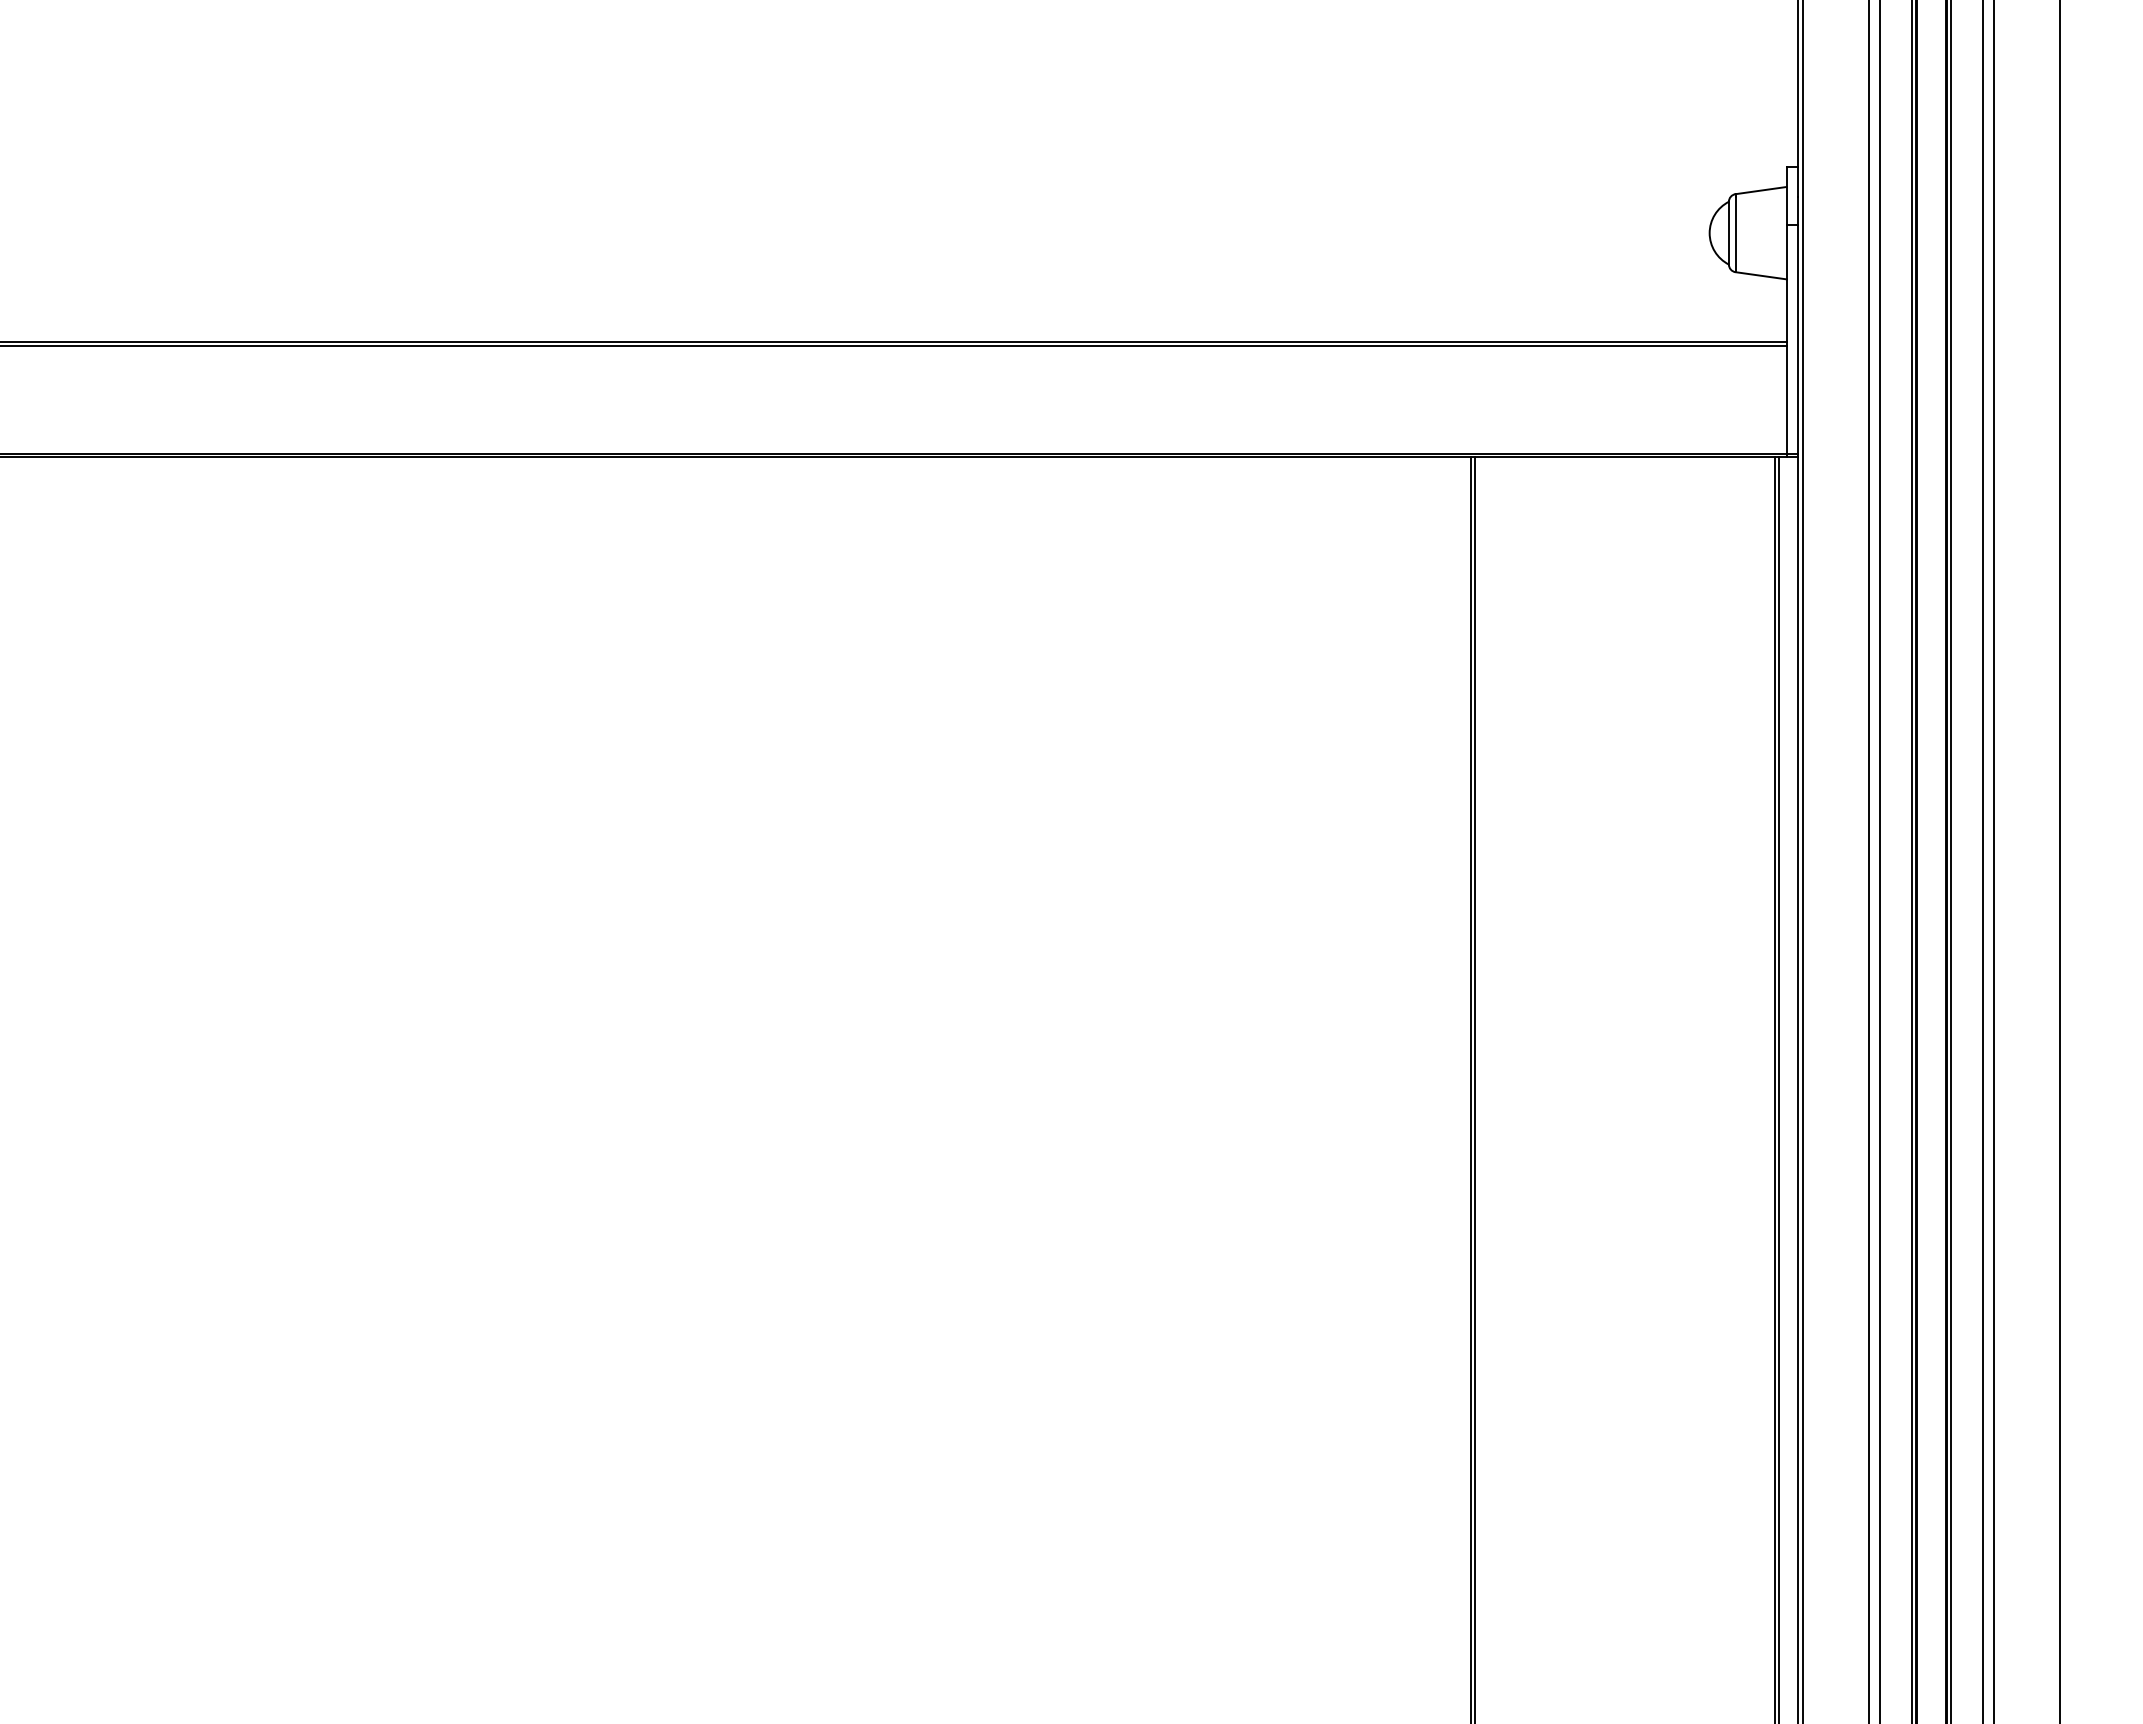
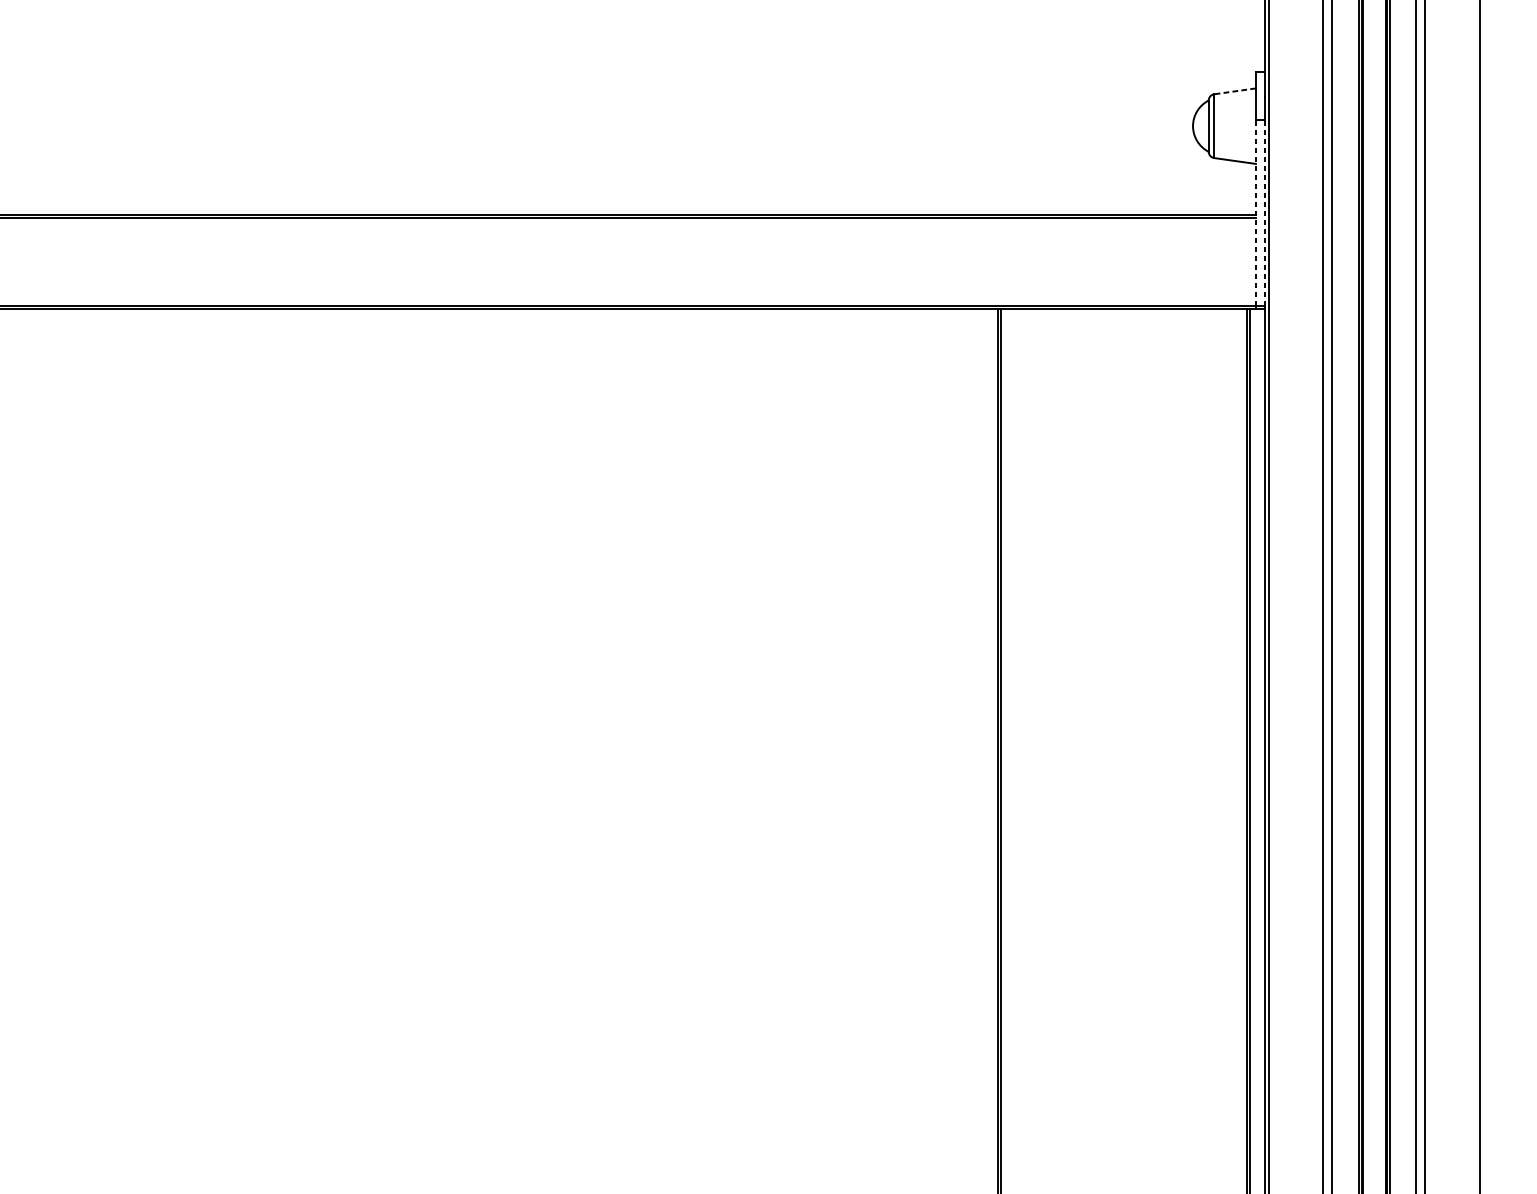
line: (1761, 190) -> (1235, 91), solid -> dashed
line: (1786, 339) -> (1255, 213), solid -> dashed
line: (1798, 339) -> (1265, 213), solid -> dashed

